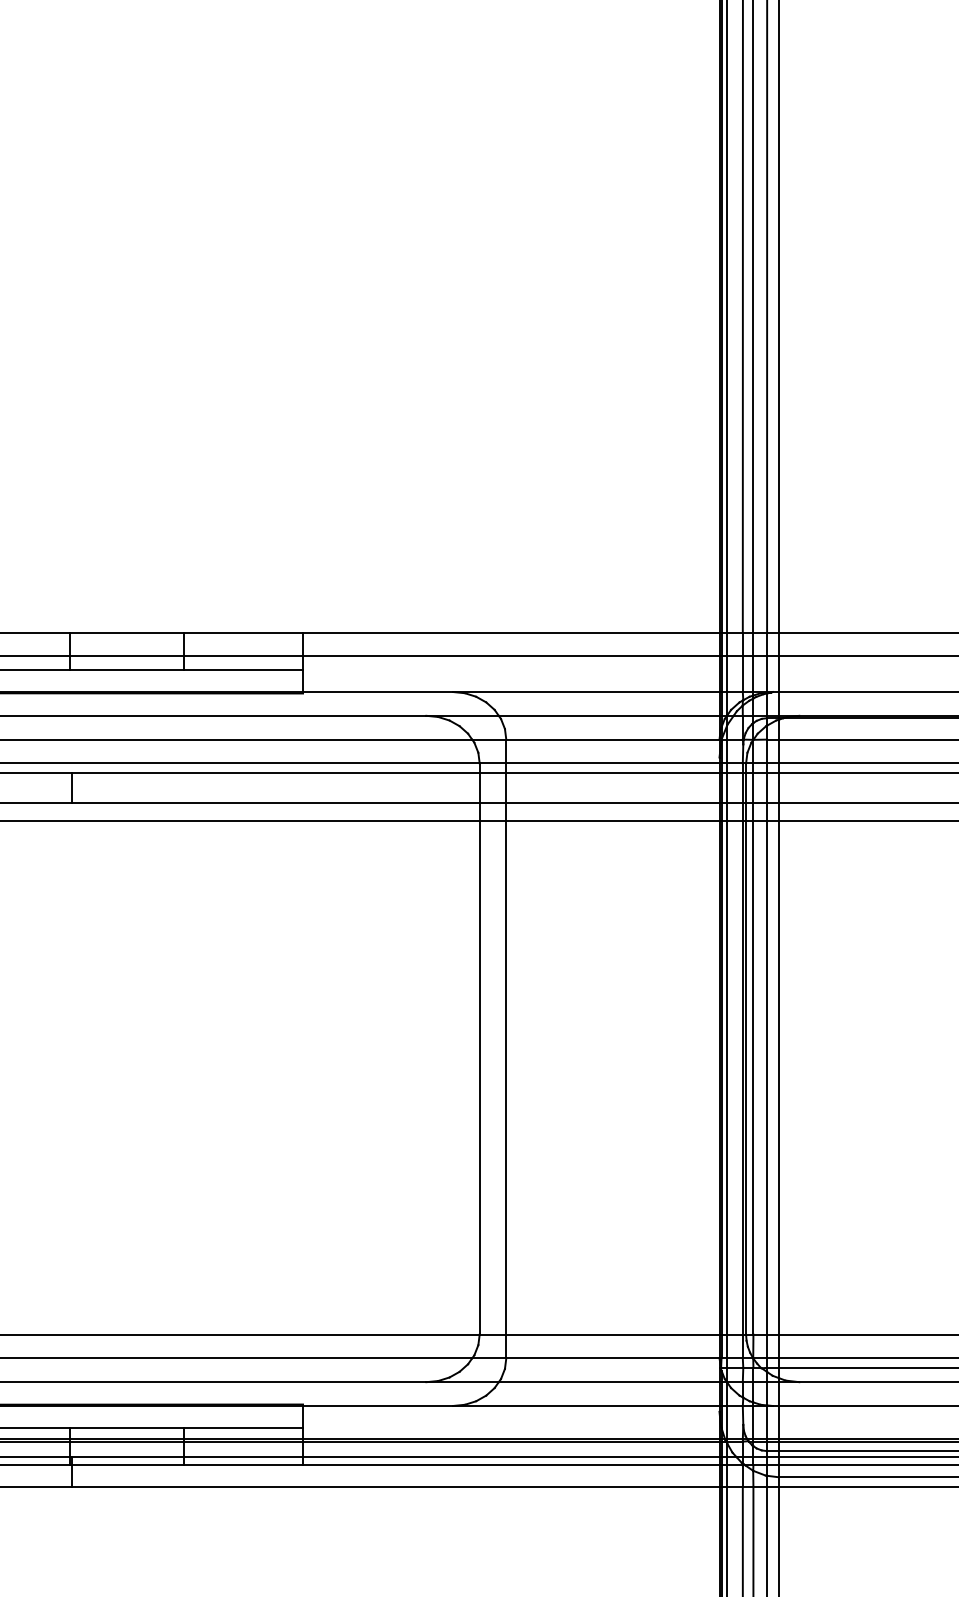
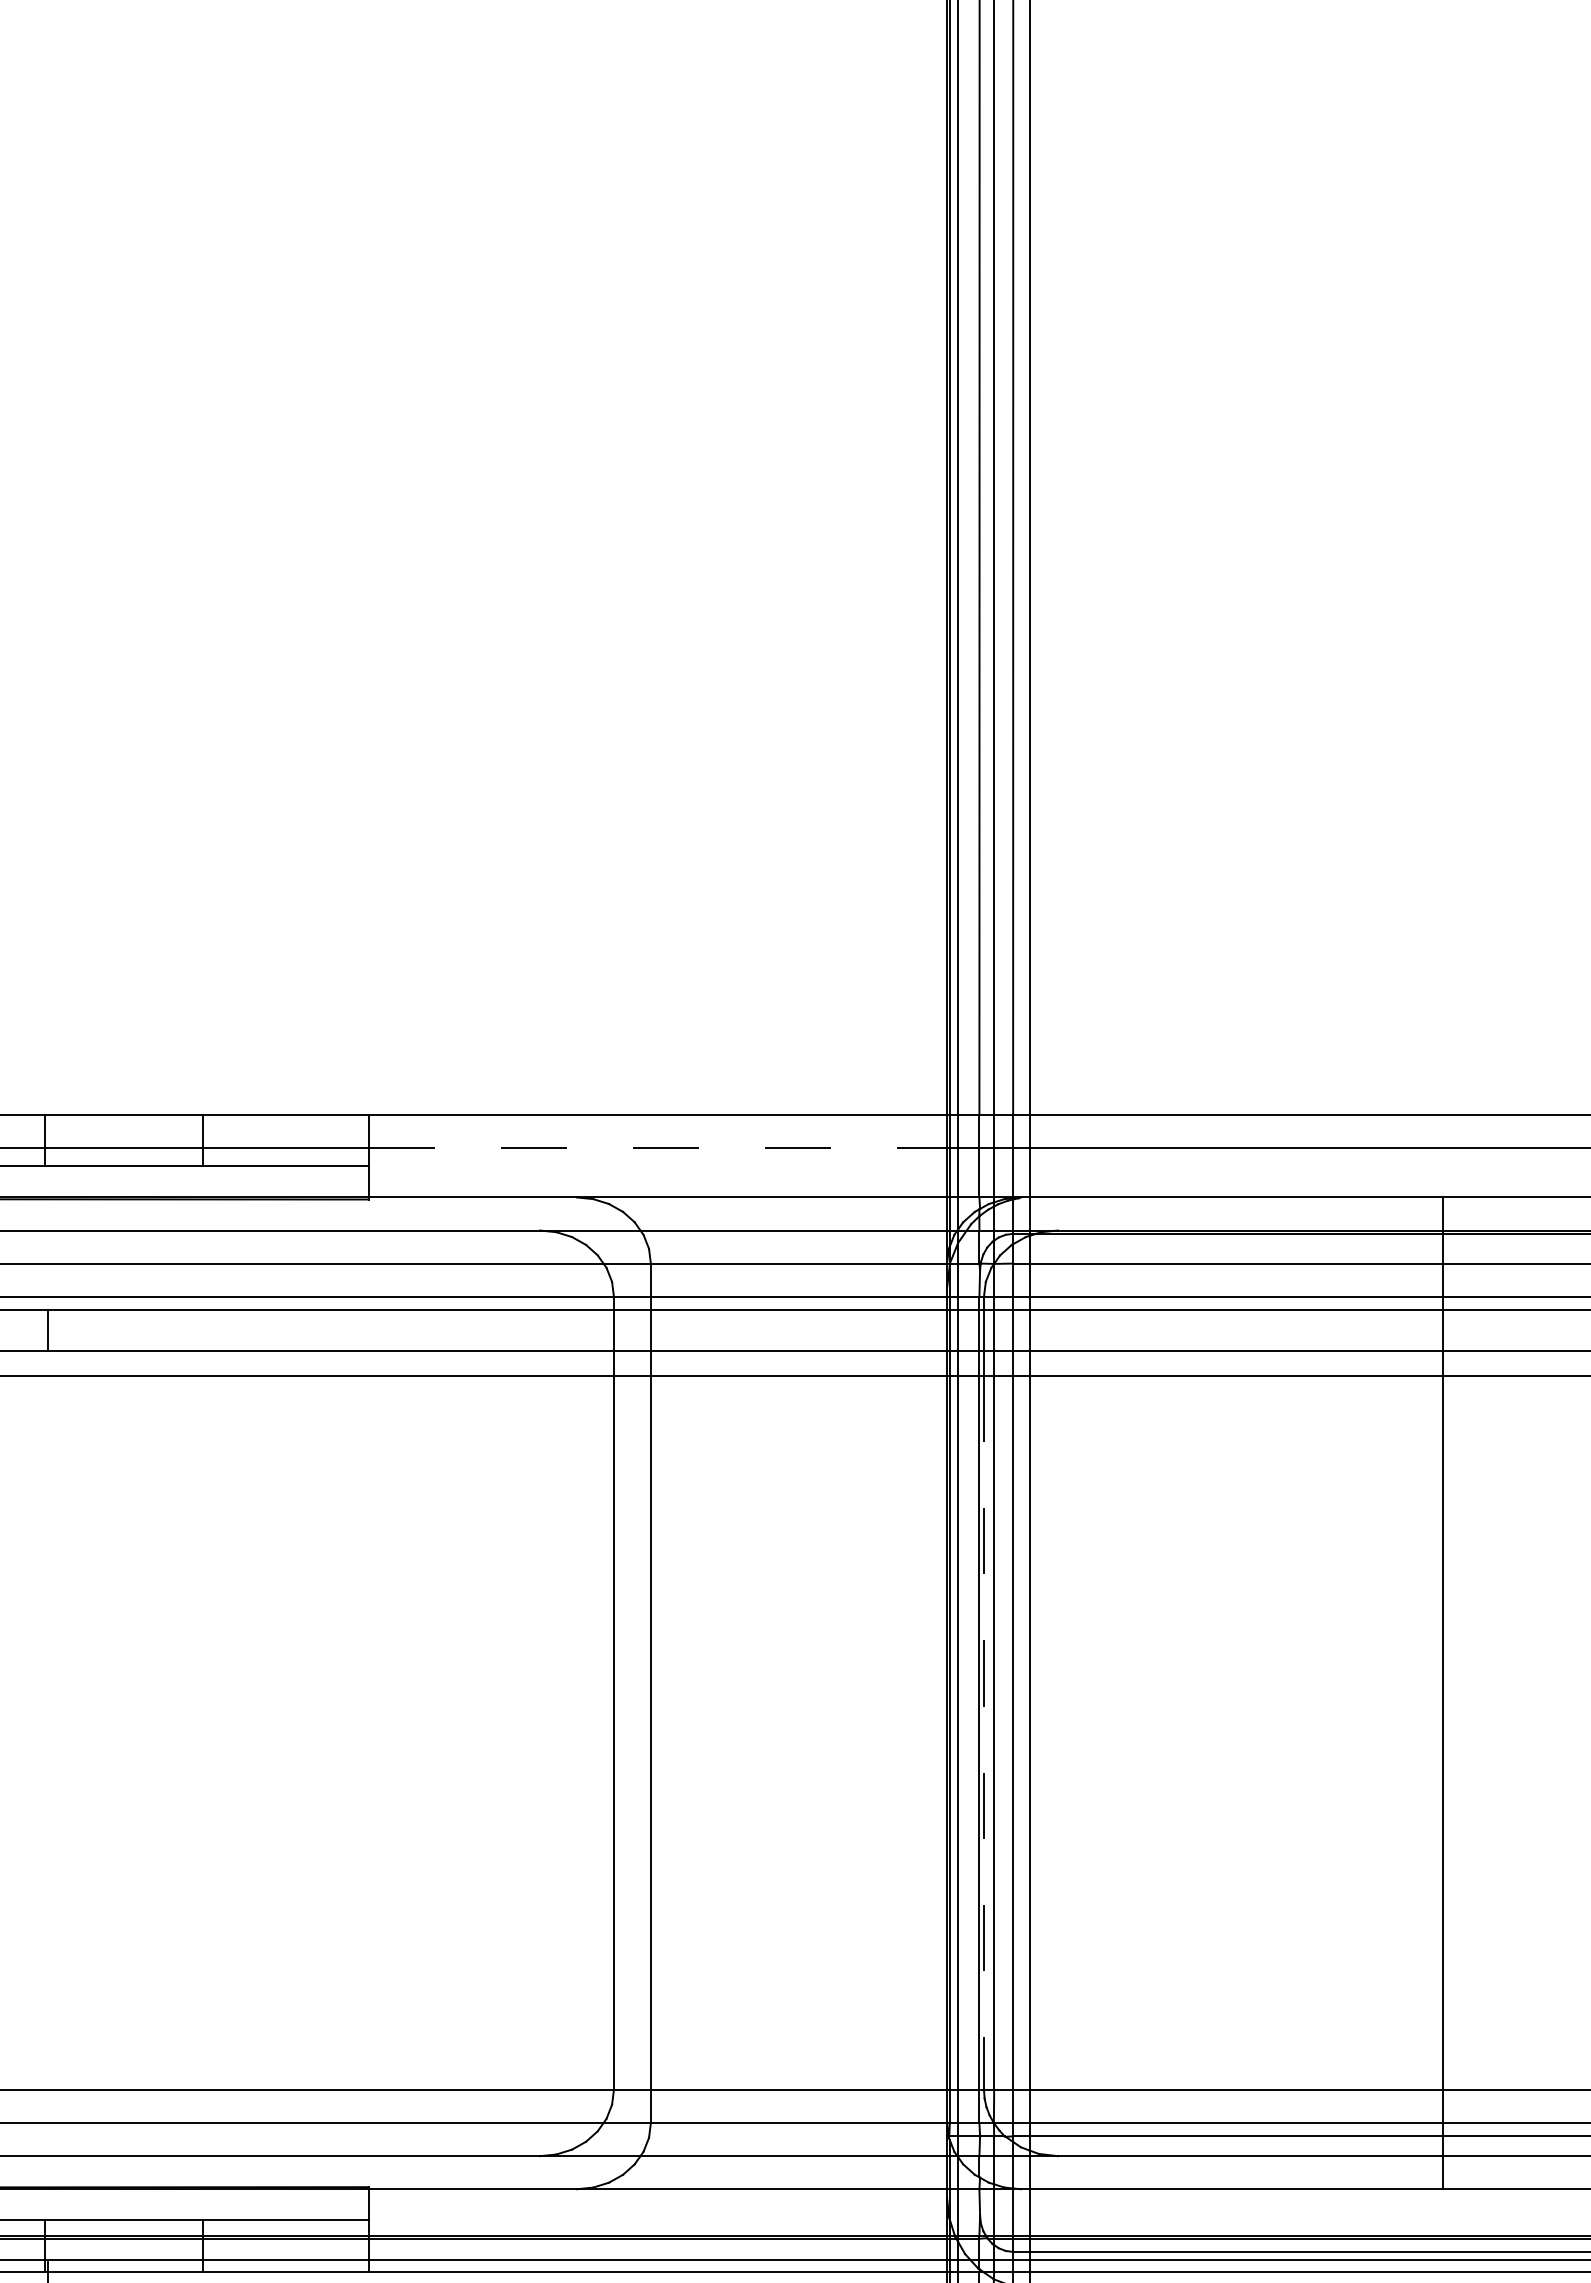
line: (511, 656) -> (658, 1147), solid -> dashed
line: (745, 1077) -> (983, 1733), solid -> dashed

